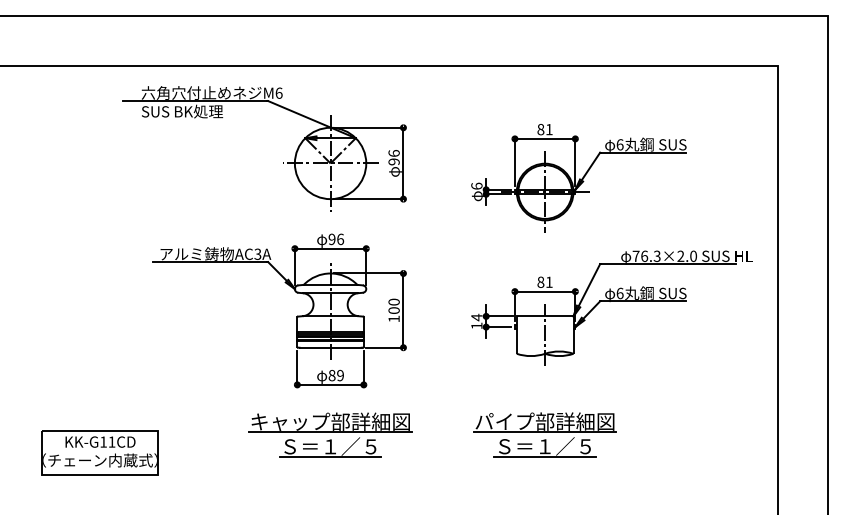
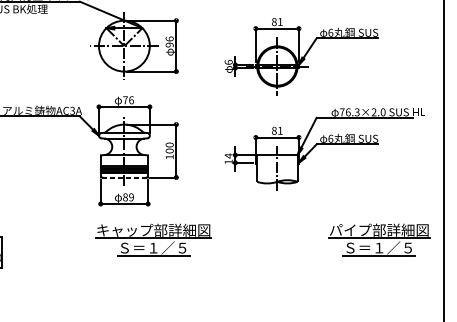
text: (331, 239) -> (125, 100), 96 -> 76
line: (330, 347) -> (124, 177), solid -> dashed
part: (330, 434) -> (153, 239), moved
part: (544, 434) -> (378, 239), moved

